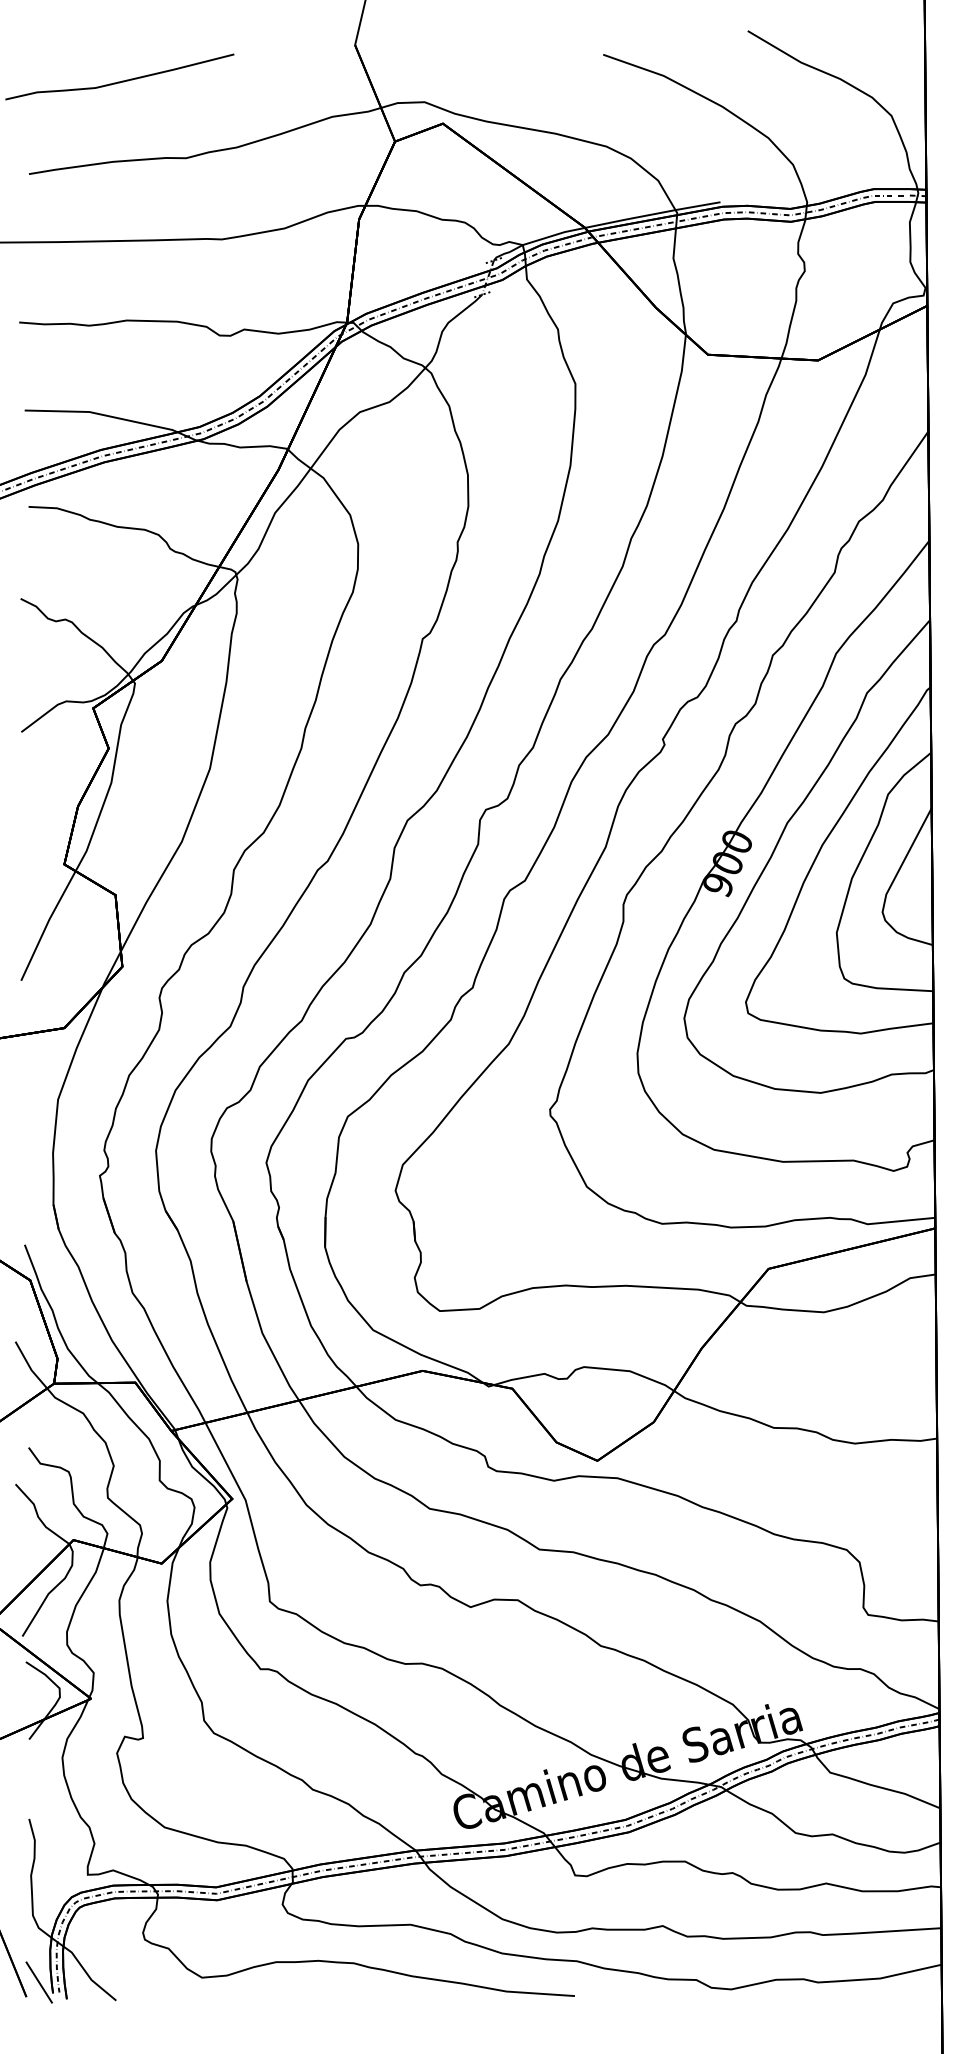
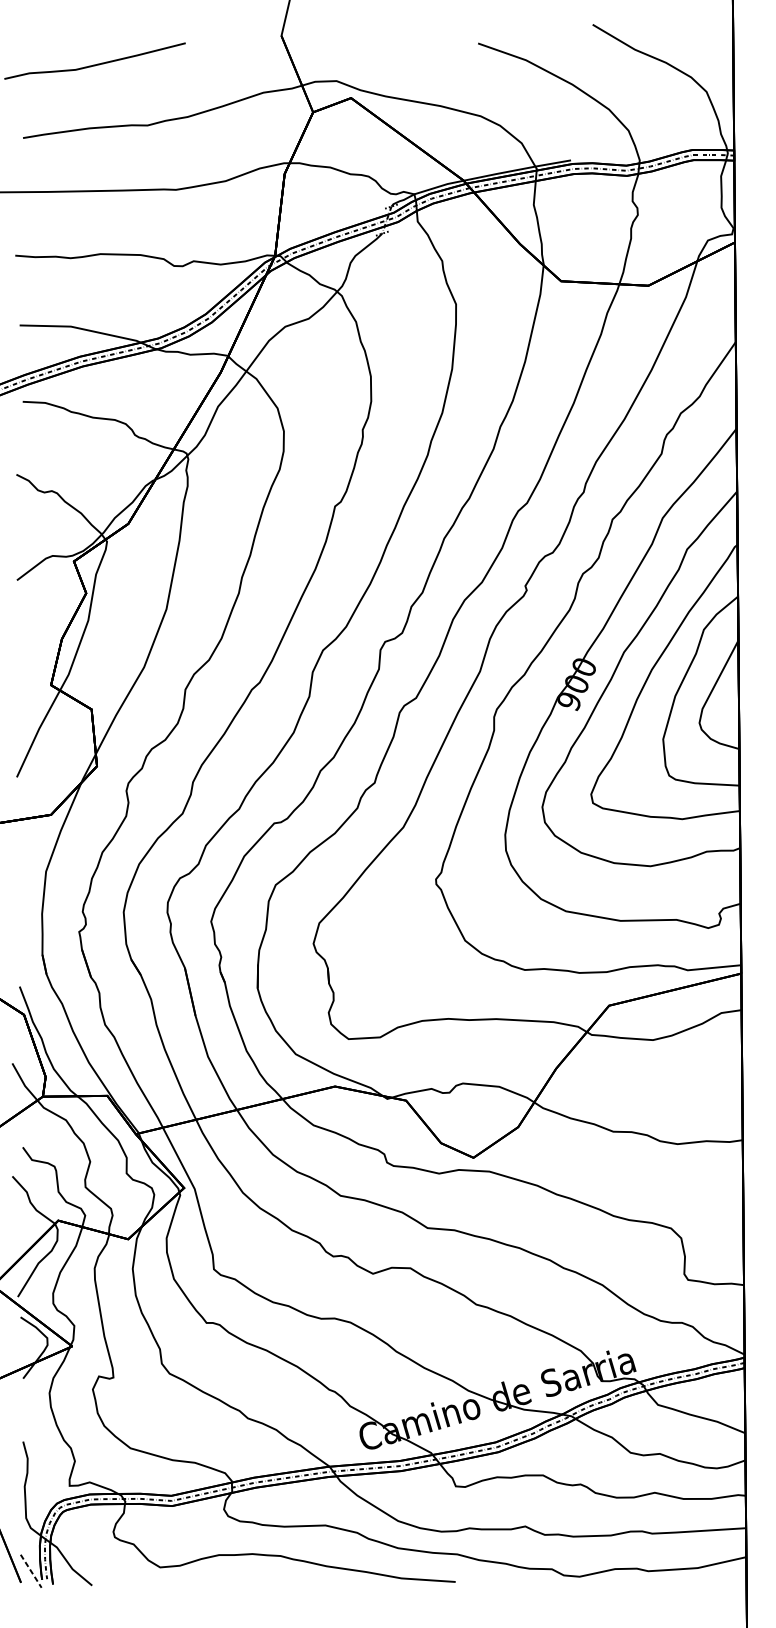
line: (39, 1982) -> (31, 1571), solid -> dashed

